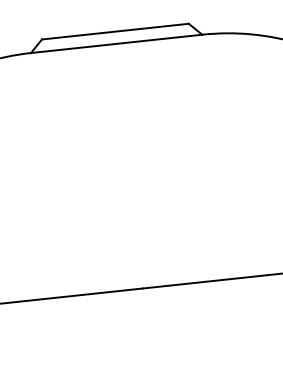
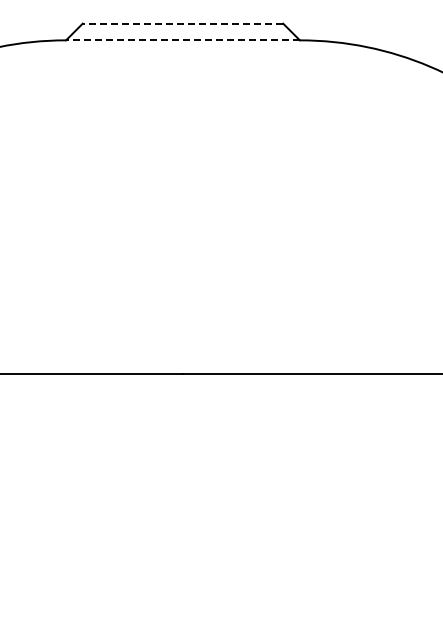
line: (114, 31) -> (182, 23), solid -> dashed
line: (116, 44) -> (182, 40), solid -> dashed

